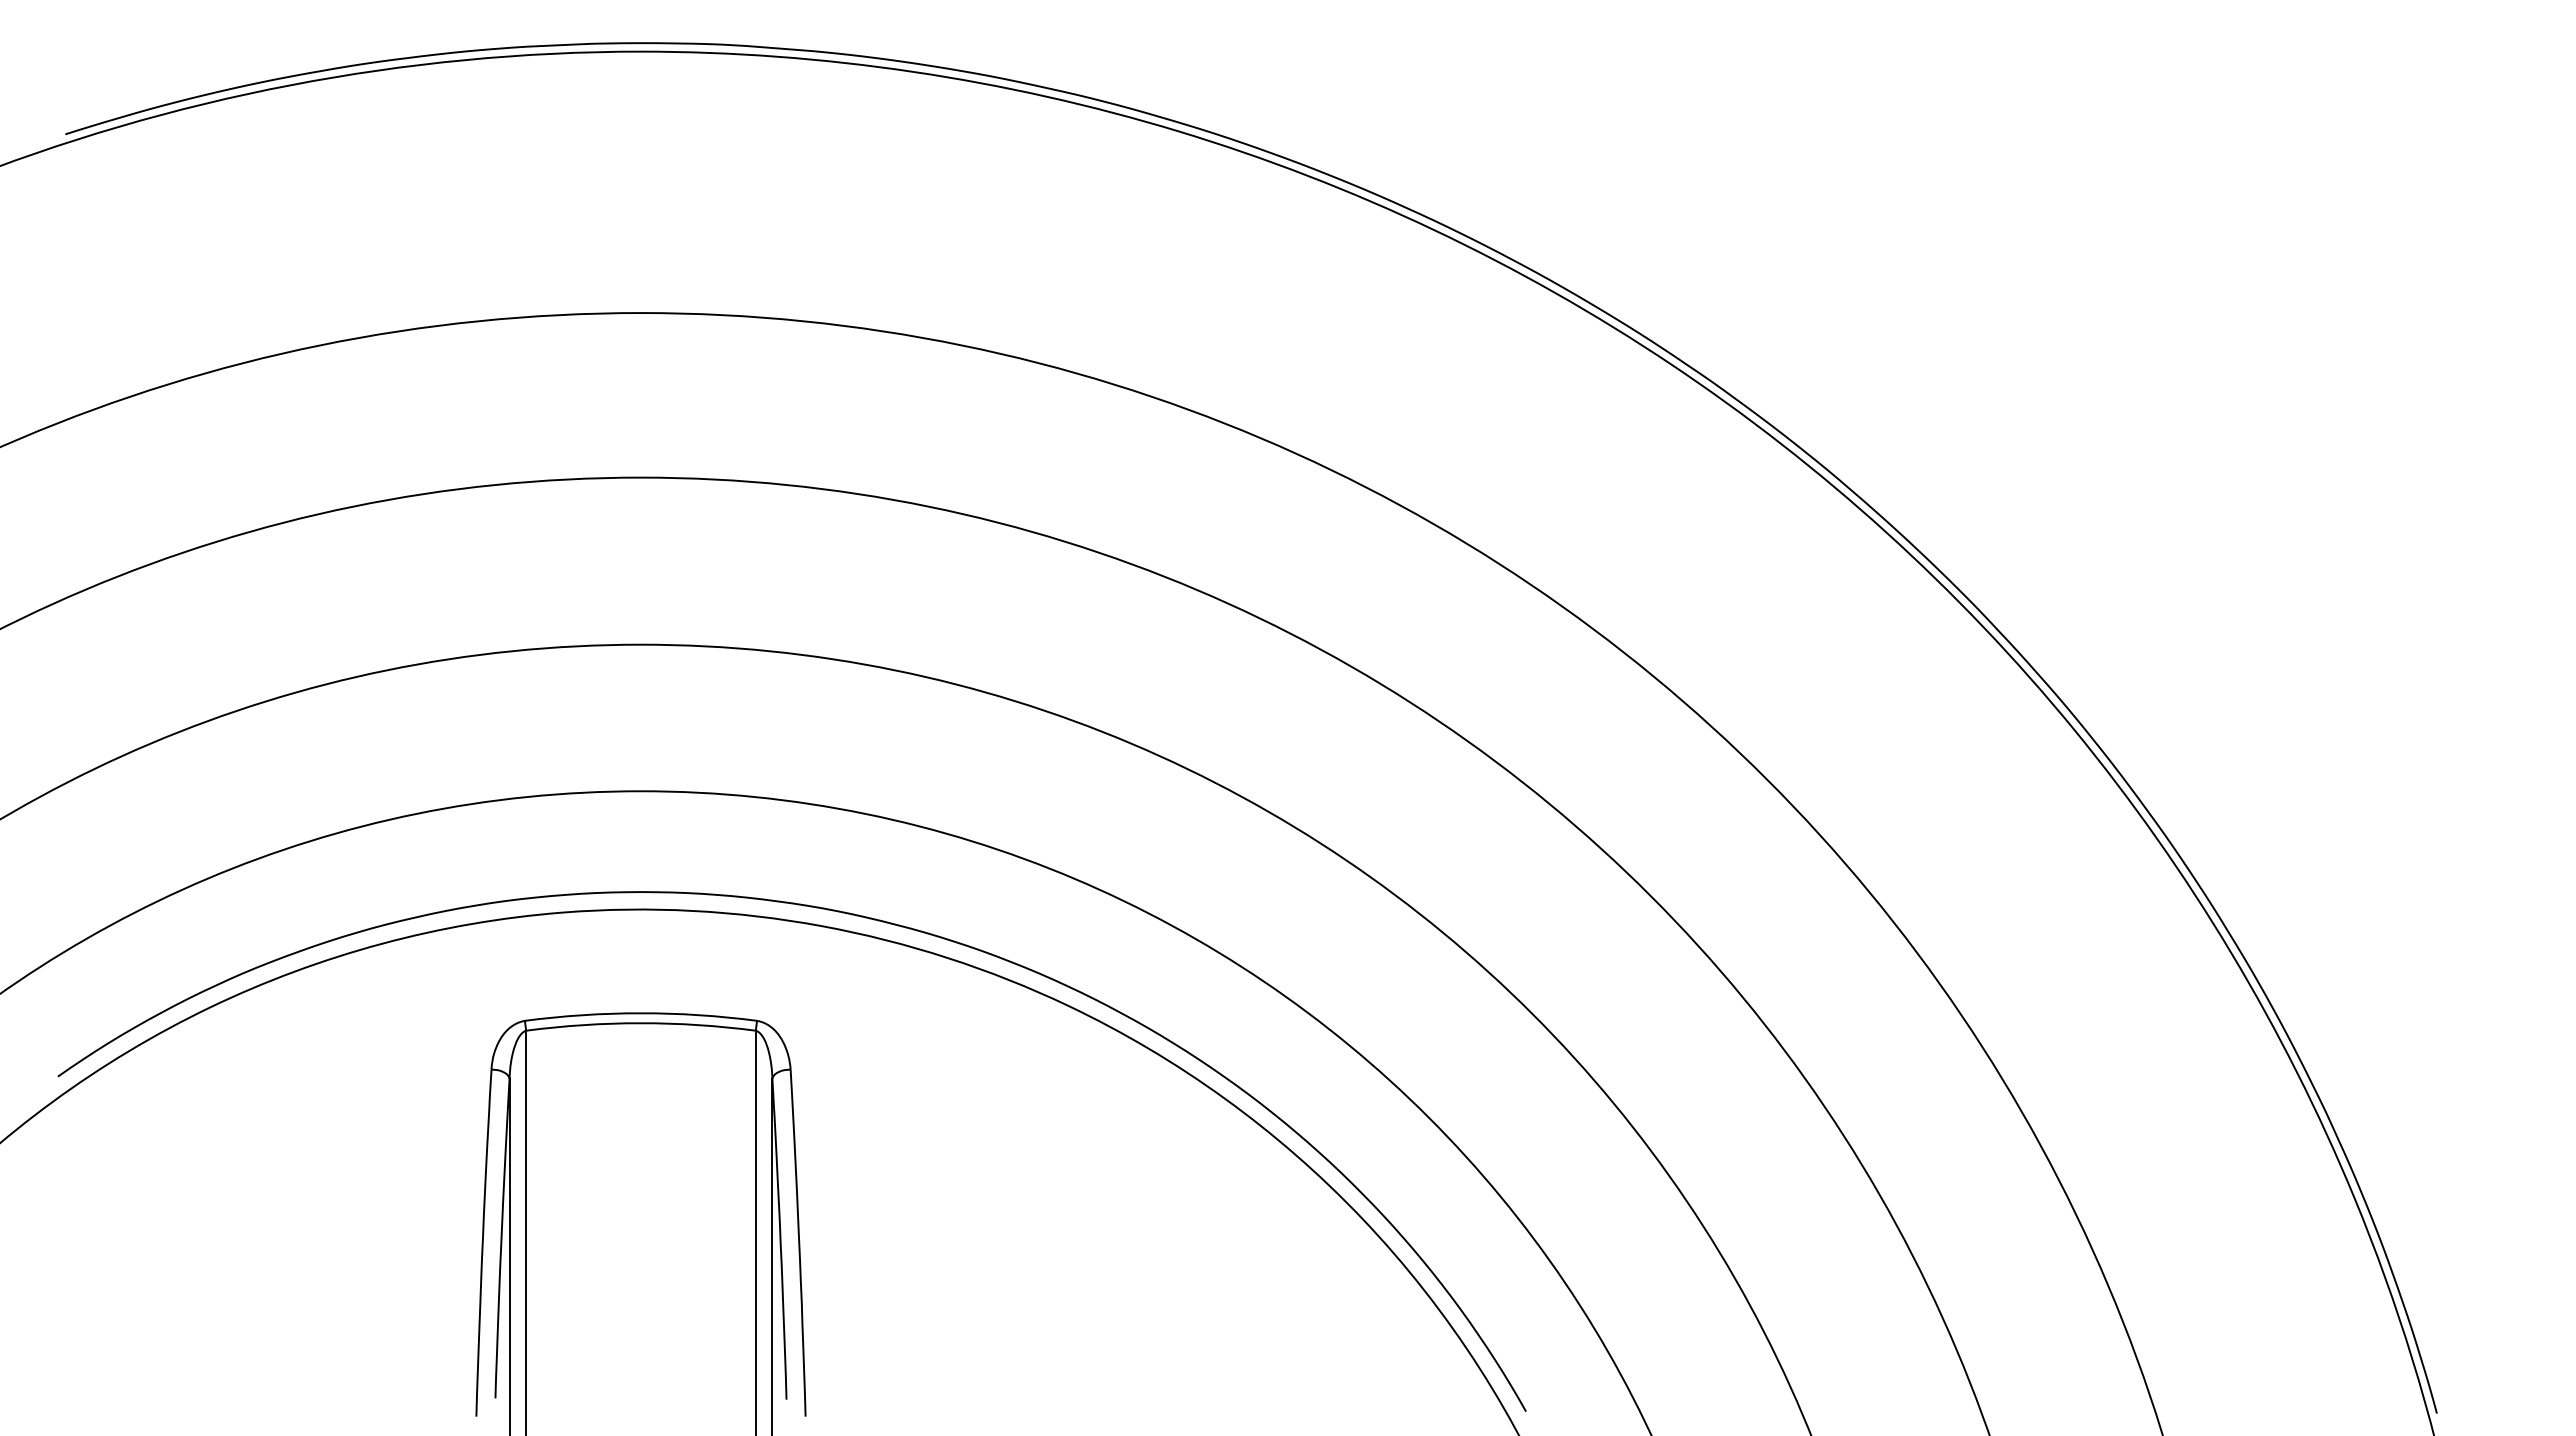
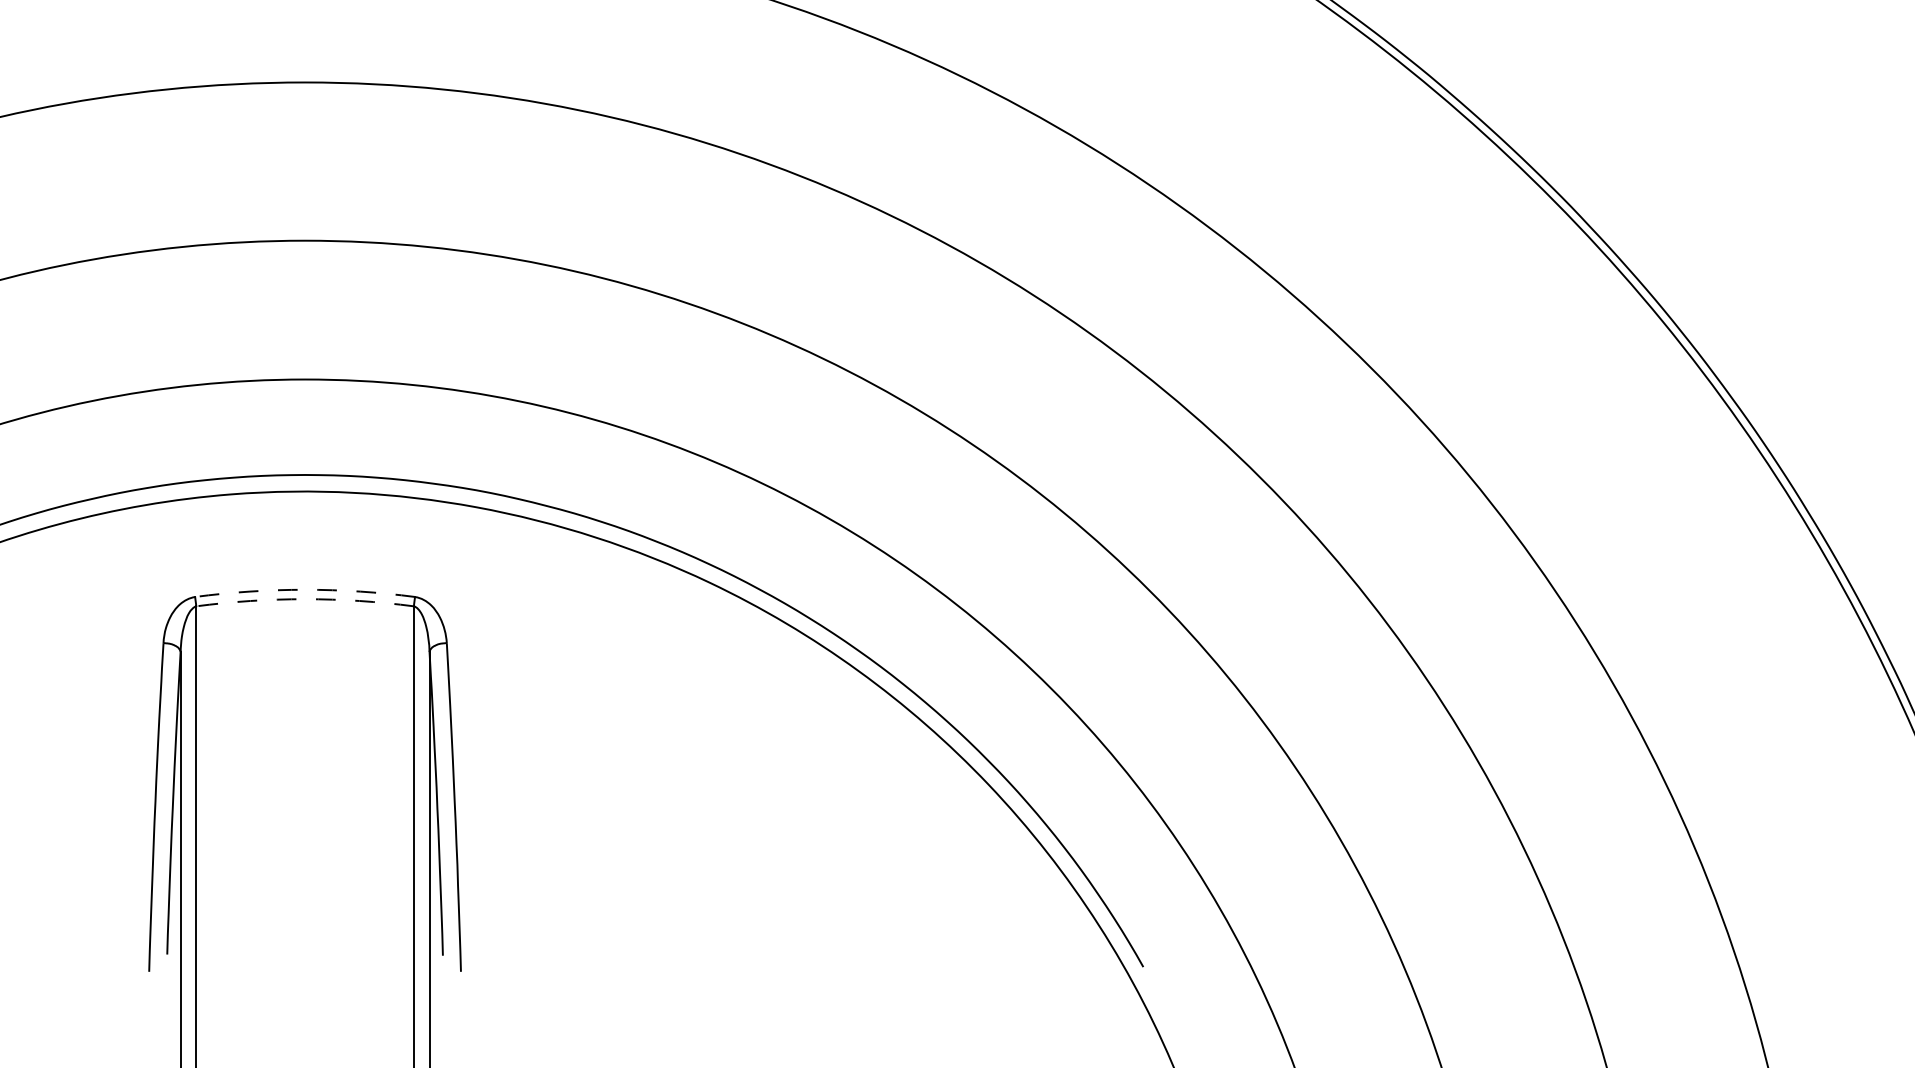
arc: (640, 1013) -> (304, 590), solid -> dashed
arc: (640, 1023) -> (304, 599), solid -> dashed

